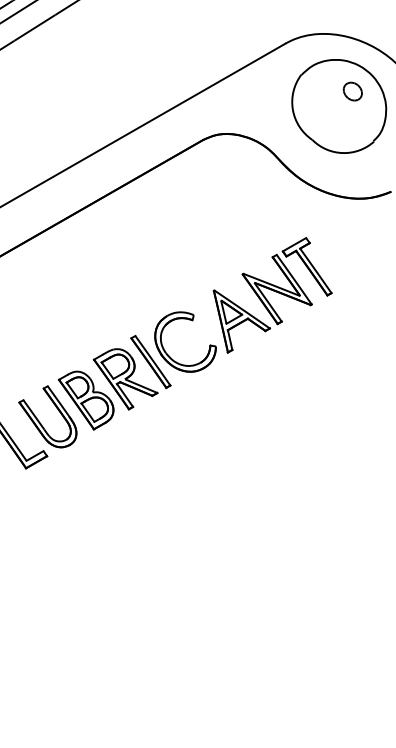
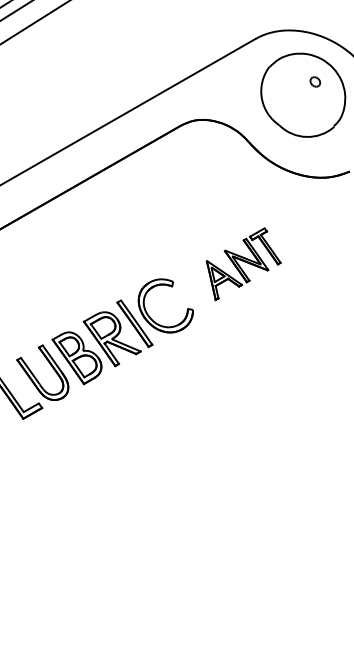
part: (352, 91) -> (315, 81), size x0.6
part: (272, 295) -> (243, 264), size x0.7

